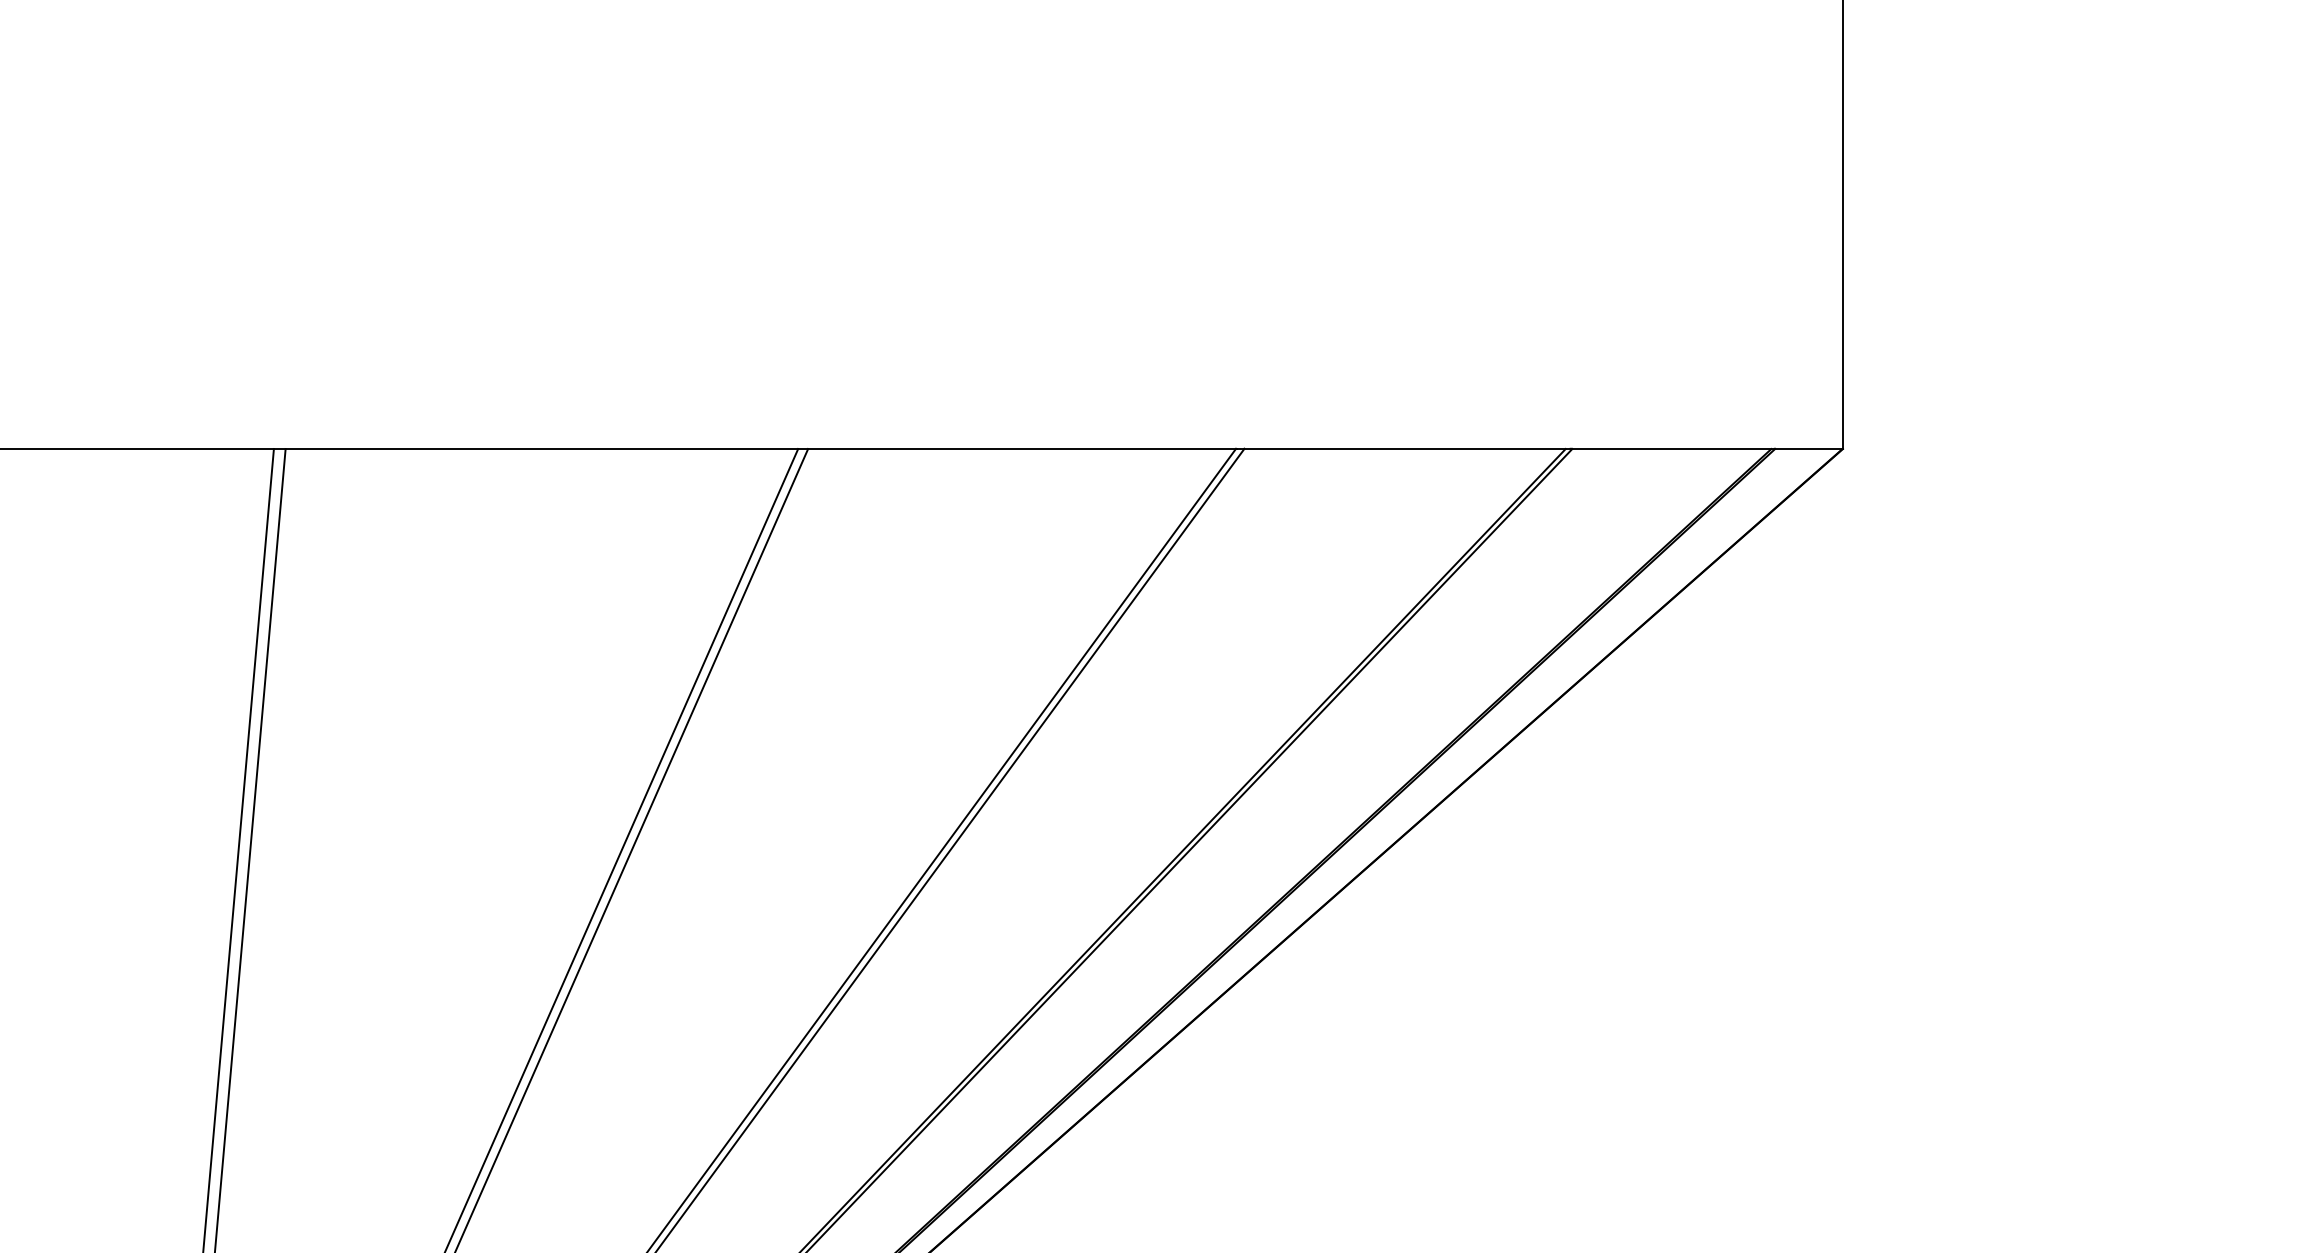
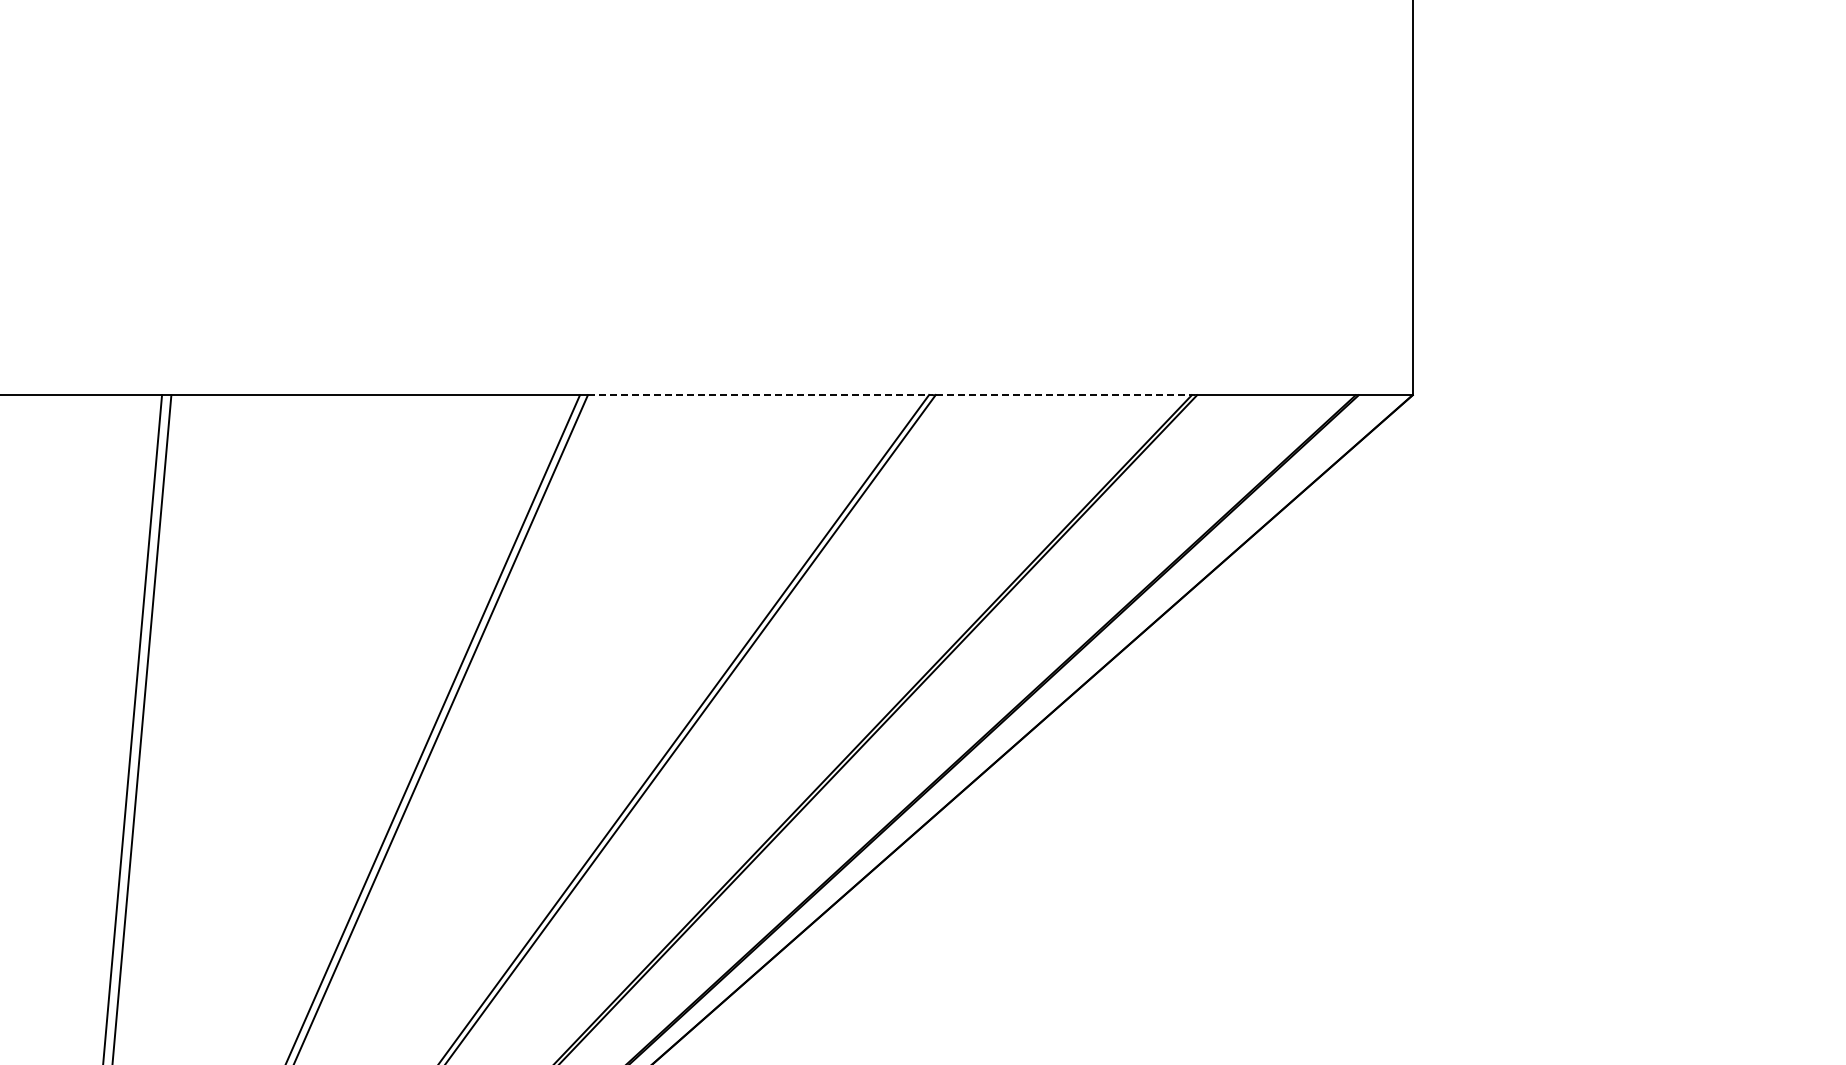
line: (1022, 449) -> (758, 395), solid -> dashed
line: (1408, 449) -> (1066, 395), solid -> dashed

